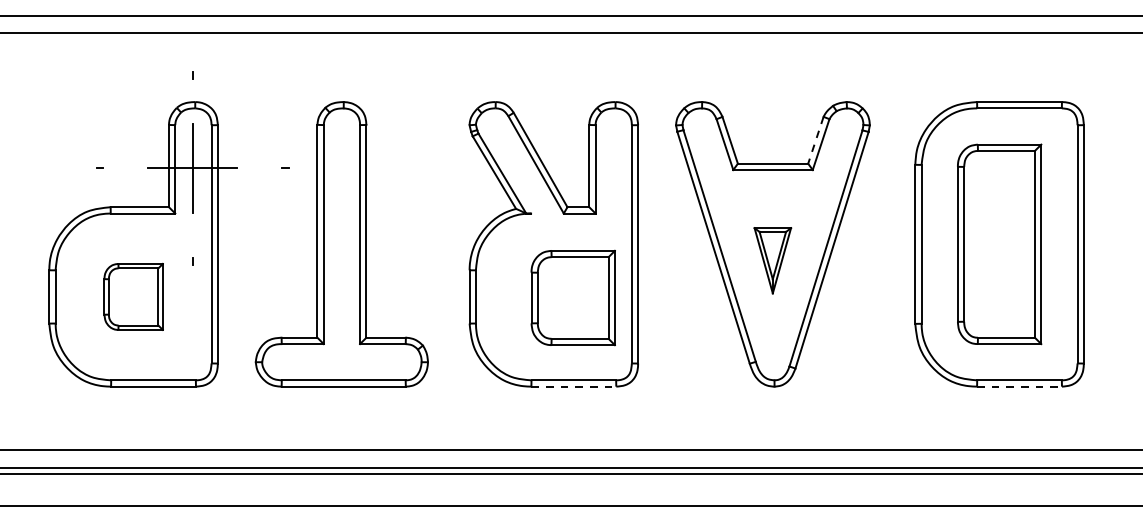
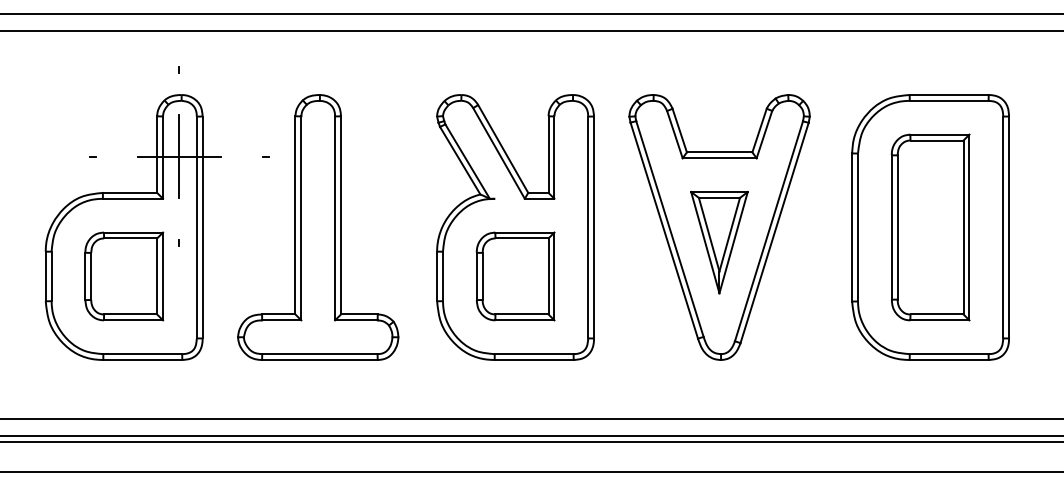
line: (815, 140) -> (759, 130), dashed -> solid
part: (772, 260) -> (719, 242), size x1.67
part: (133, 296) -> (124, 276), size x1.43
part: (573, 298) -> (515, 276), moved
line: (574, 387) -> (534, 360), dashed -> solid
line: (1019, 387) -> (949, 360), dashed -> solid

